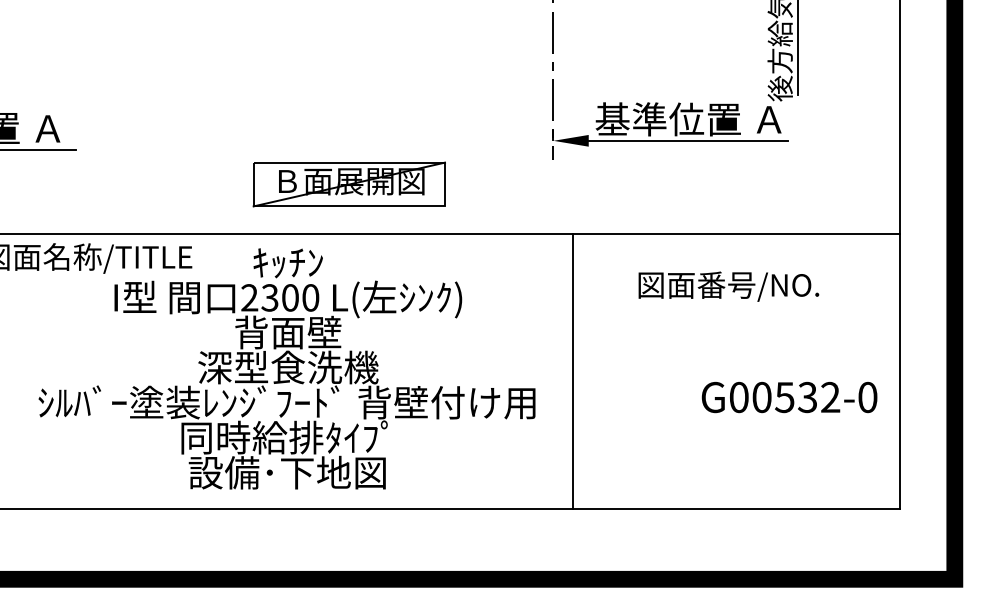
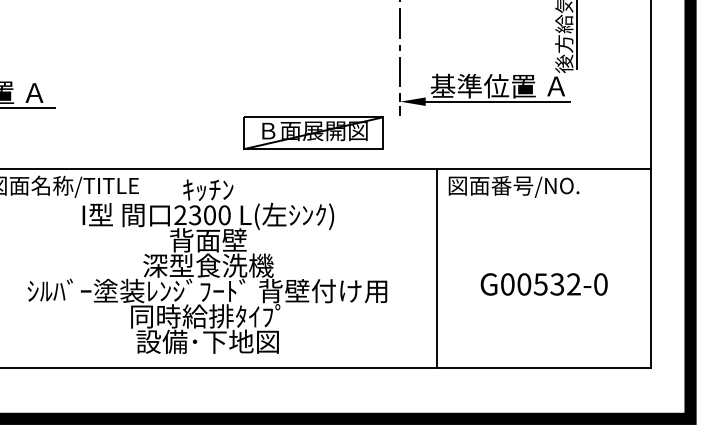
part: (348, 184) -> (312, 133), moved
text: (728, 286) -> (513, 186), moved
line: (572, 371) -> (437, 268), moved
text: (789, 397) -> (544, 284), moved

